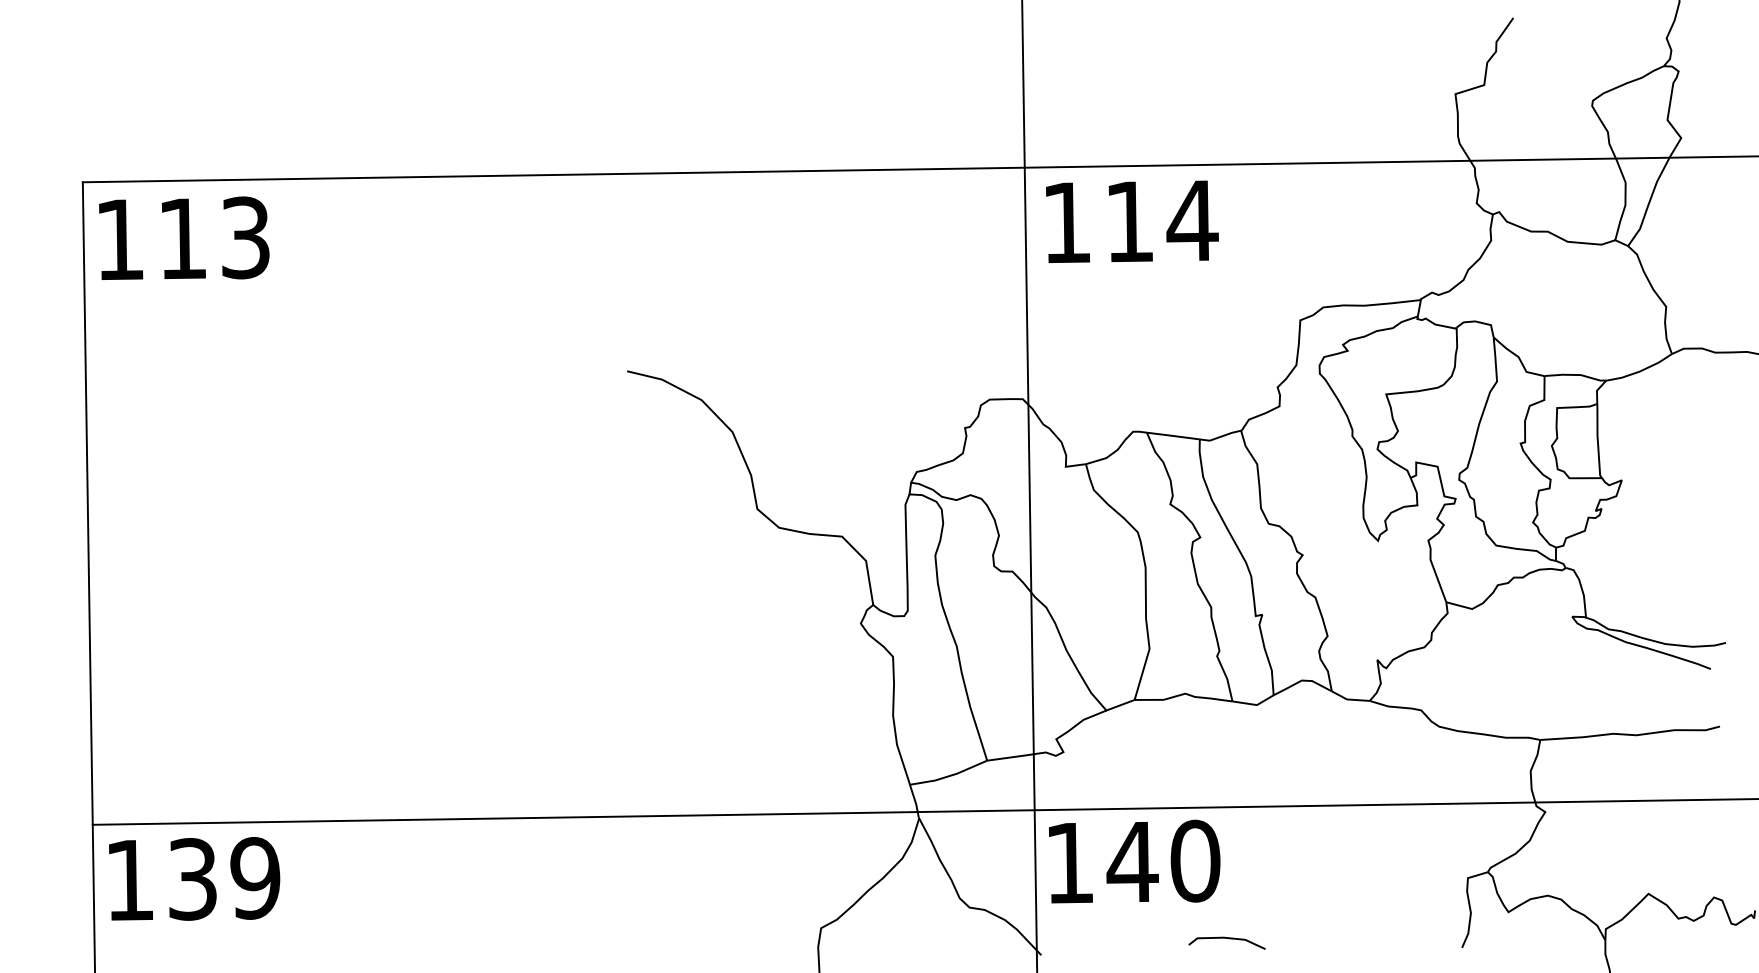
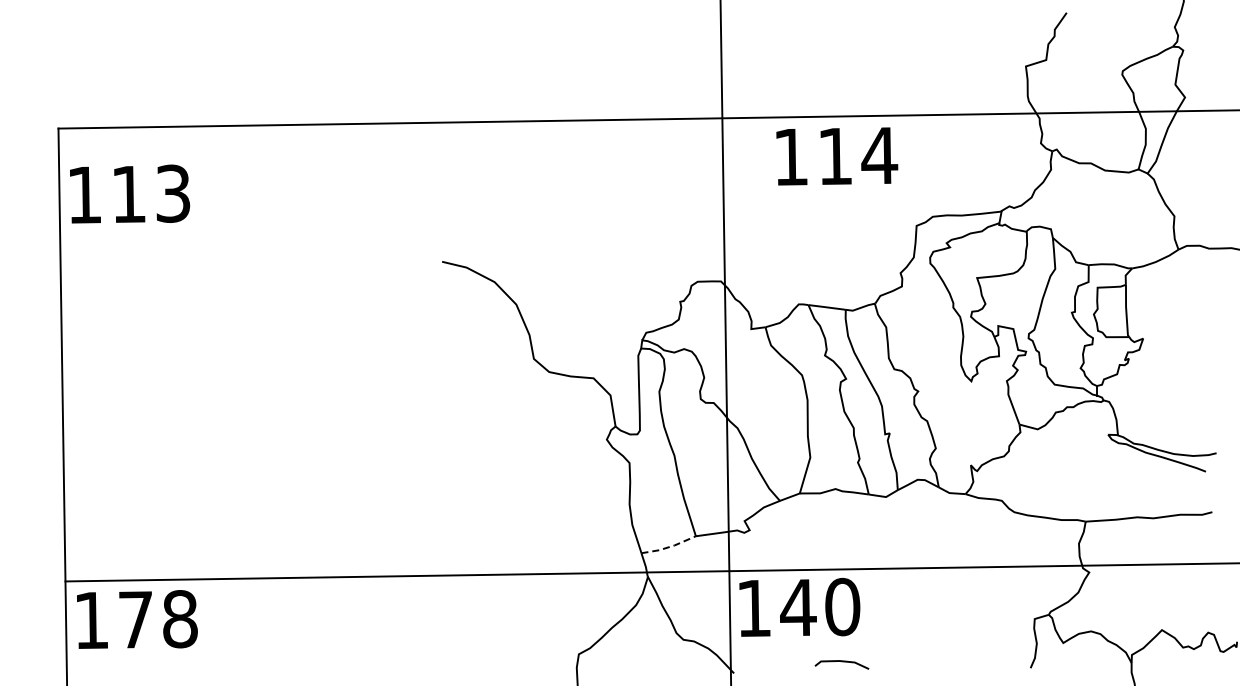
text: (1132, 221) -> (837, 156), moved
text: (184, 237) -> (130, 193), moved
line: (949, 776) -> (669, 547), solid -> dashed
text: (224, 878) -> (158, 619), 139 -> 178
line: (1226, 939) -> (841, 662), moved

